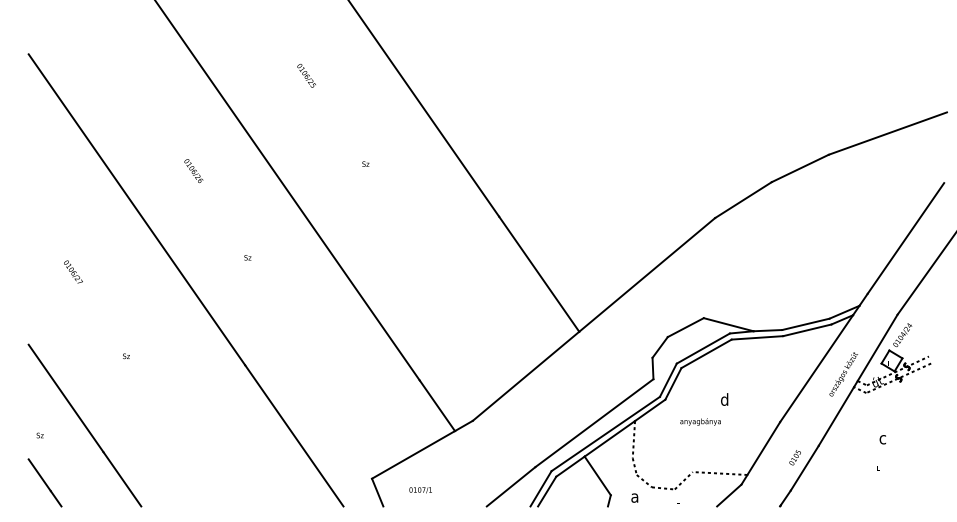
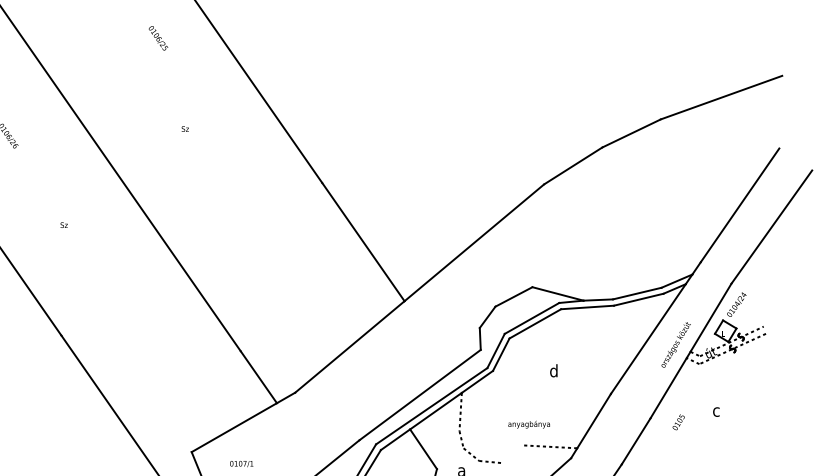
text: (306, 75) -> (158, 37), moved
text: (700, 421) -> (529, 424), moved
text: (794, 457) -> (678, 422), moved
line: (683, 480) -> (511, 453), removed

